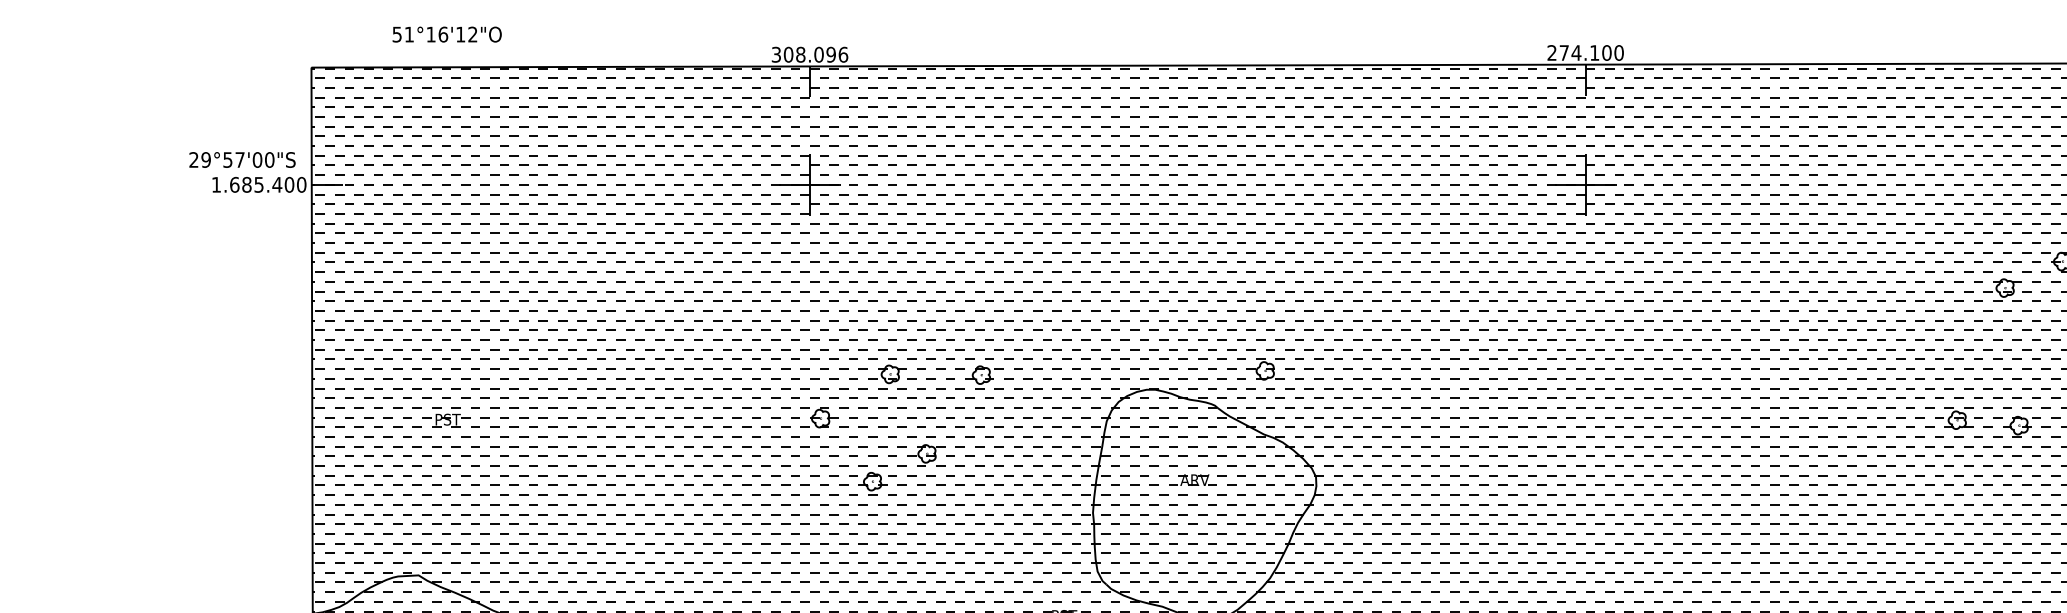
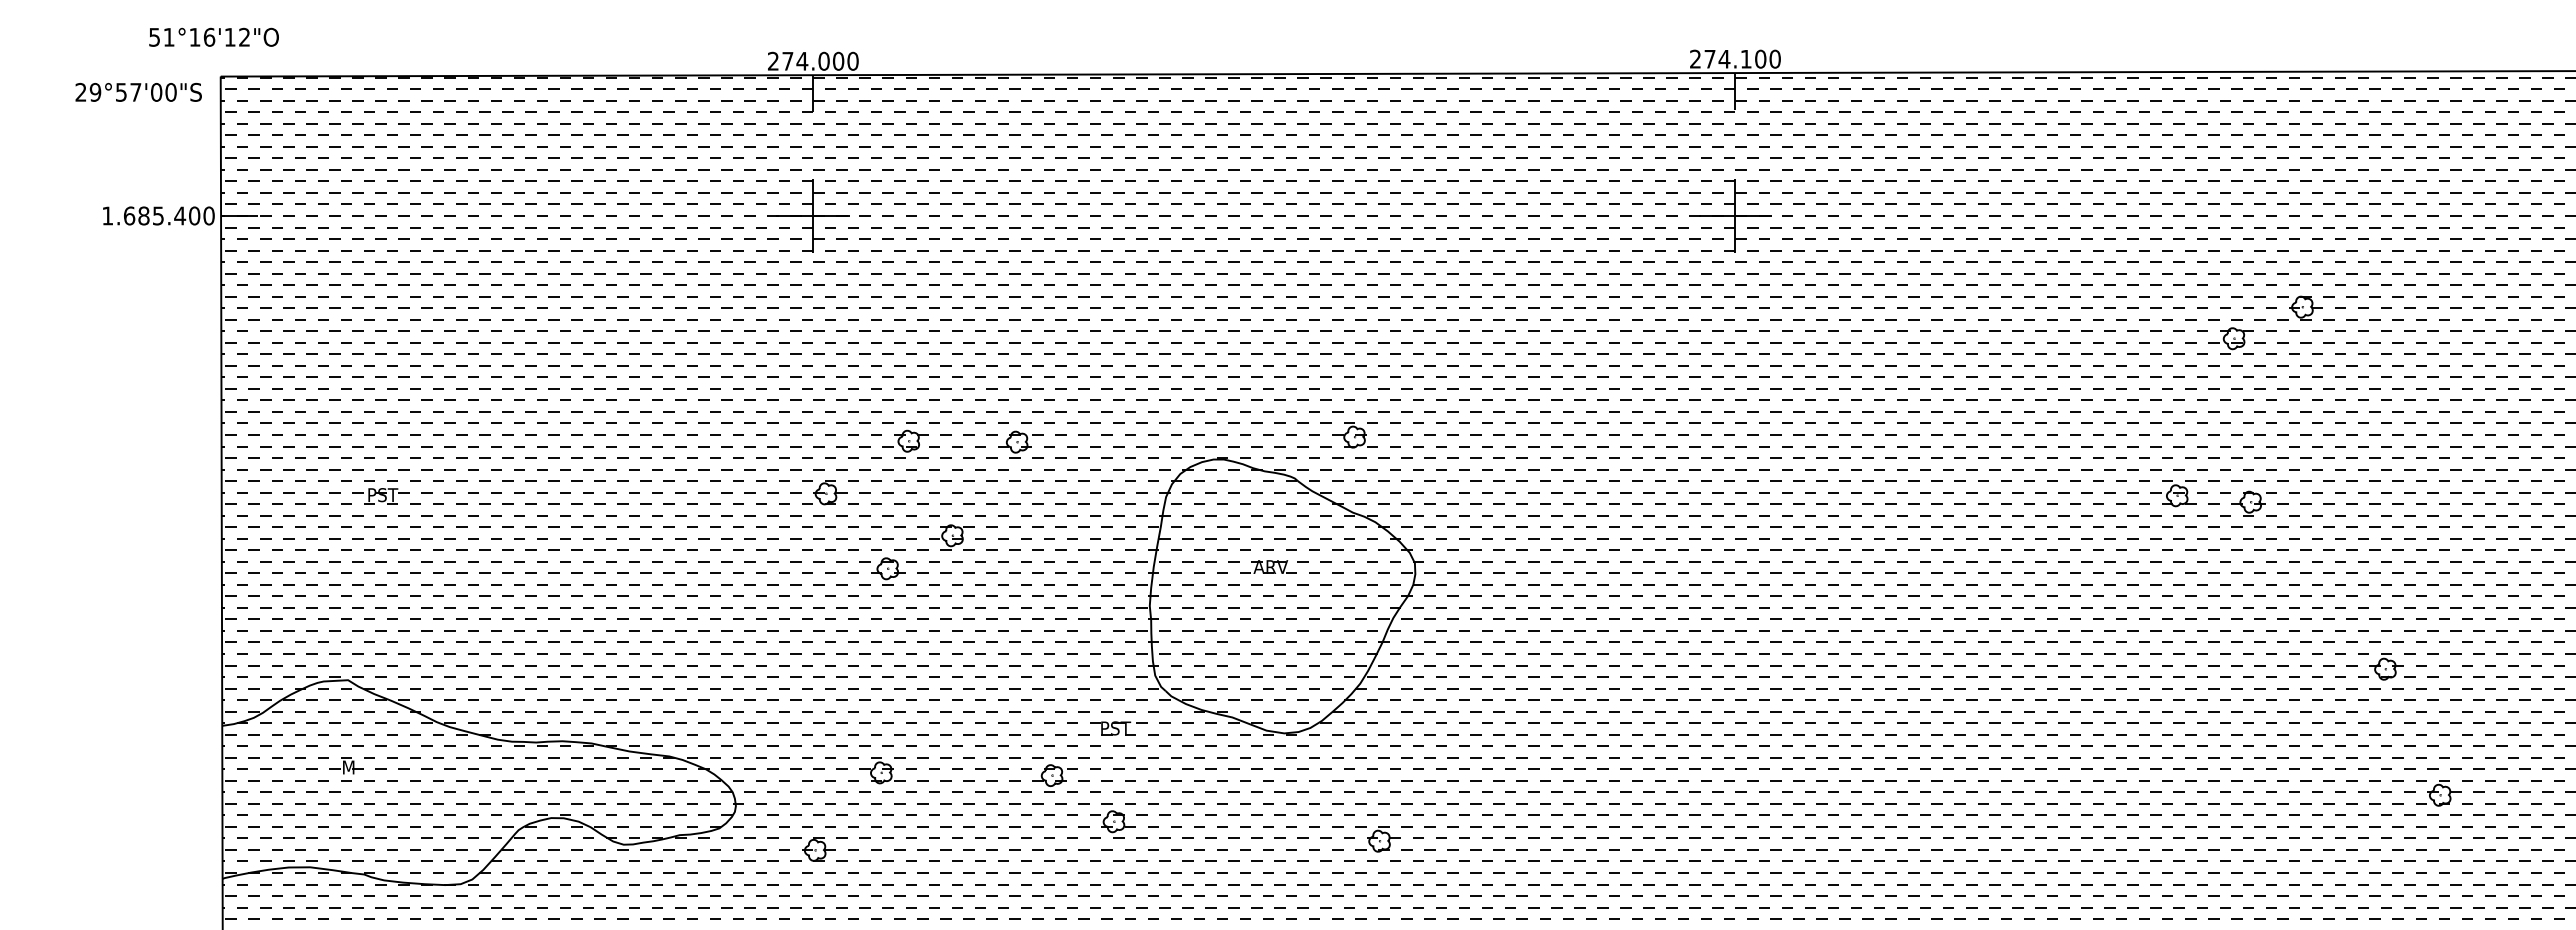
text: (446, 33) -> (213, 36), moved
text: (810, 54) -> (813, 60), 308.096 -> 274.000
text: (242, 160) -> (138, 92), moved

